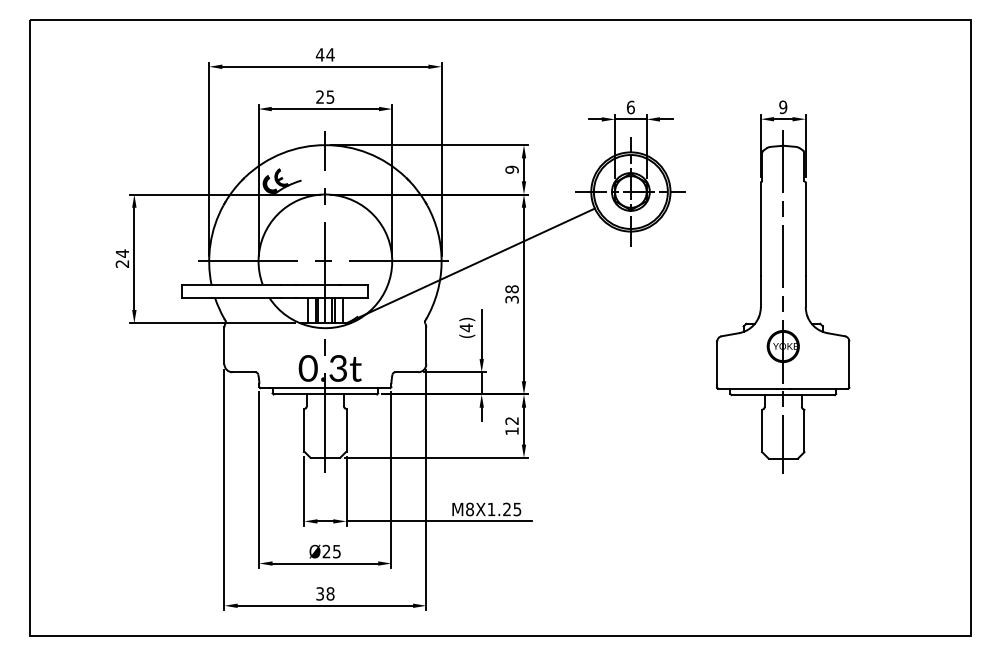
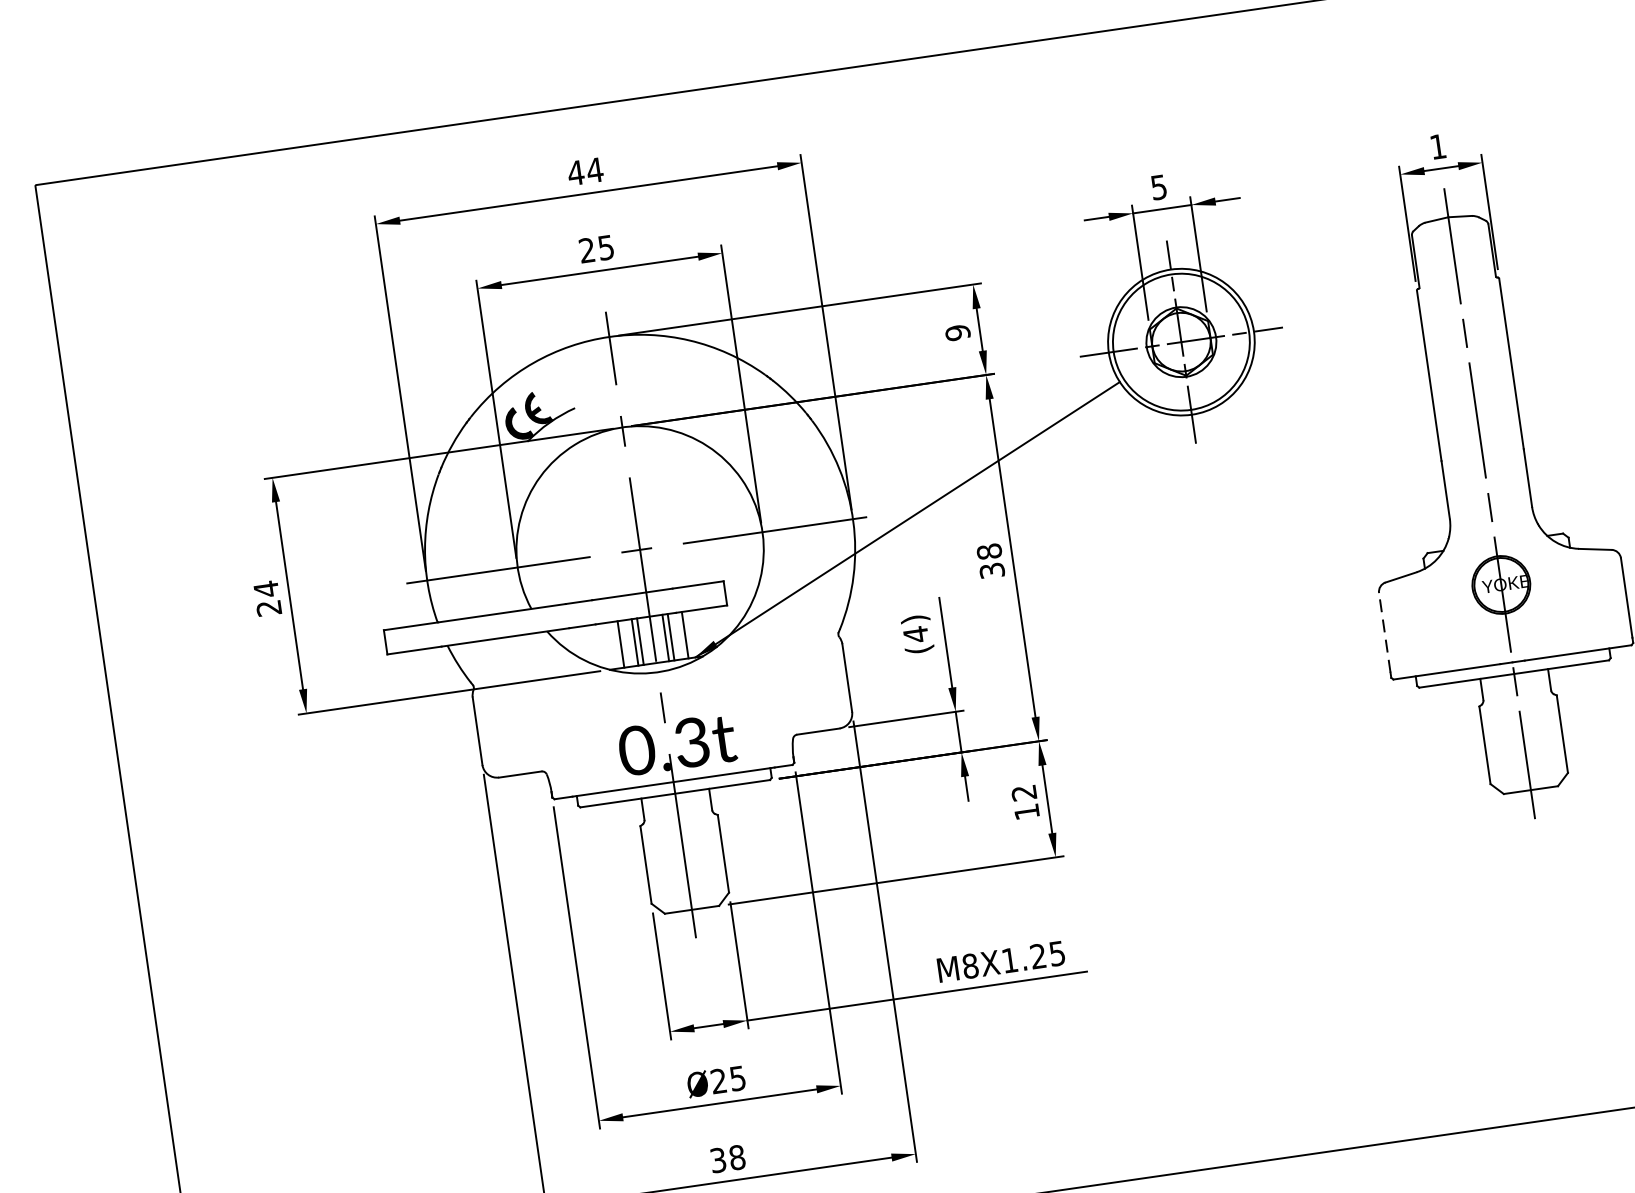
text: (630, 107) -> (1158, 187), 6 -> 5
text: (783, 107) -> (1438, 147), 9 -> 1
line: (717, 363) -> (1385, 633), solid -> dashed

